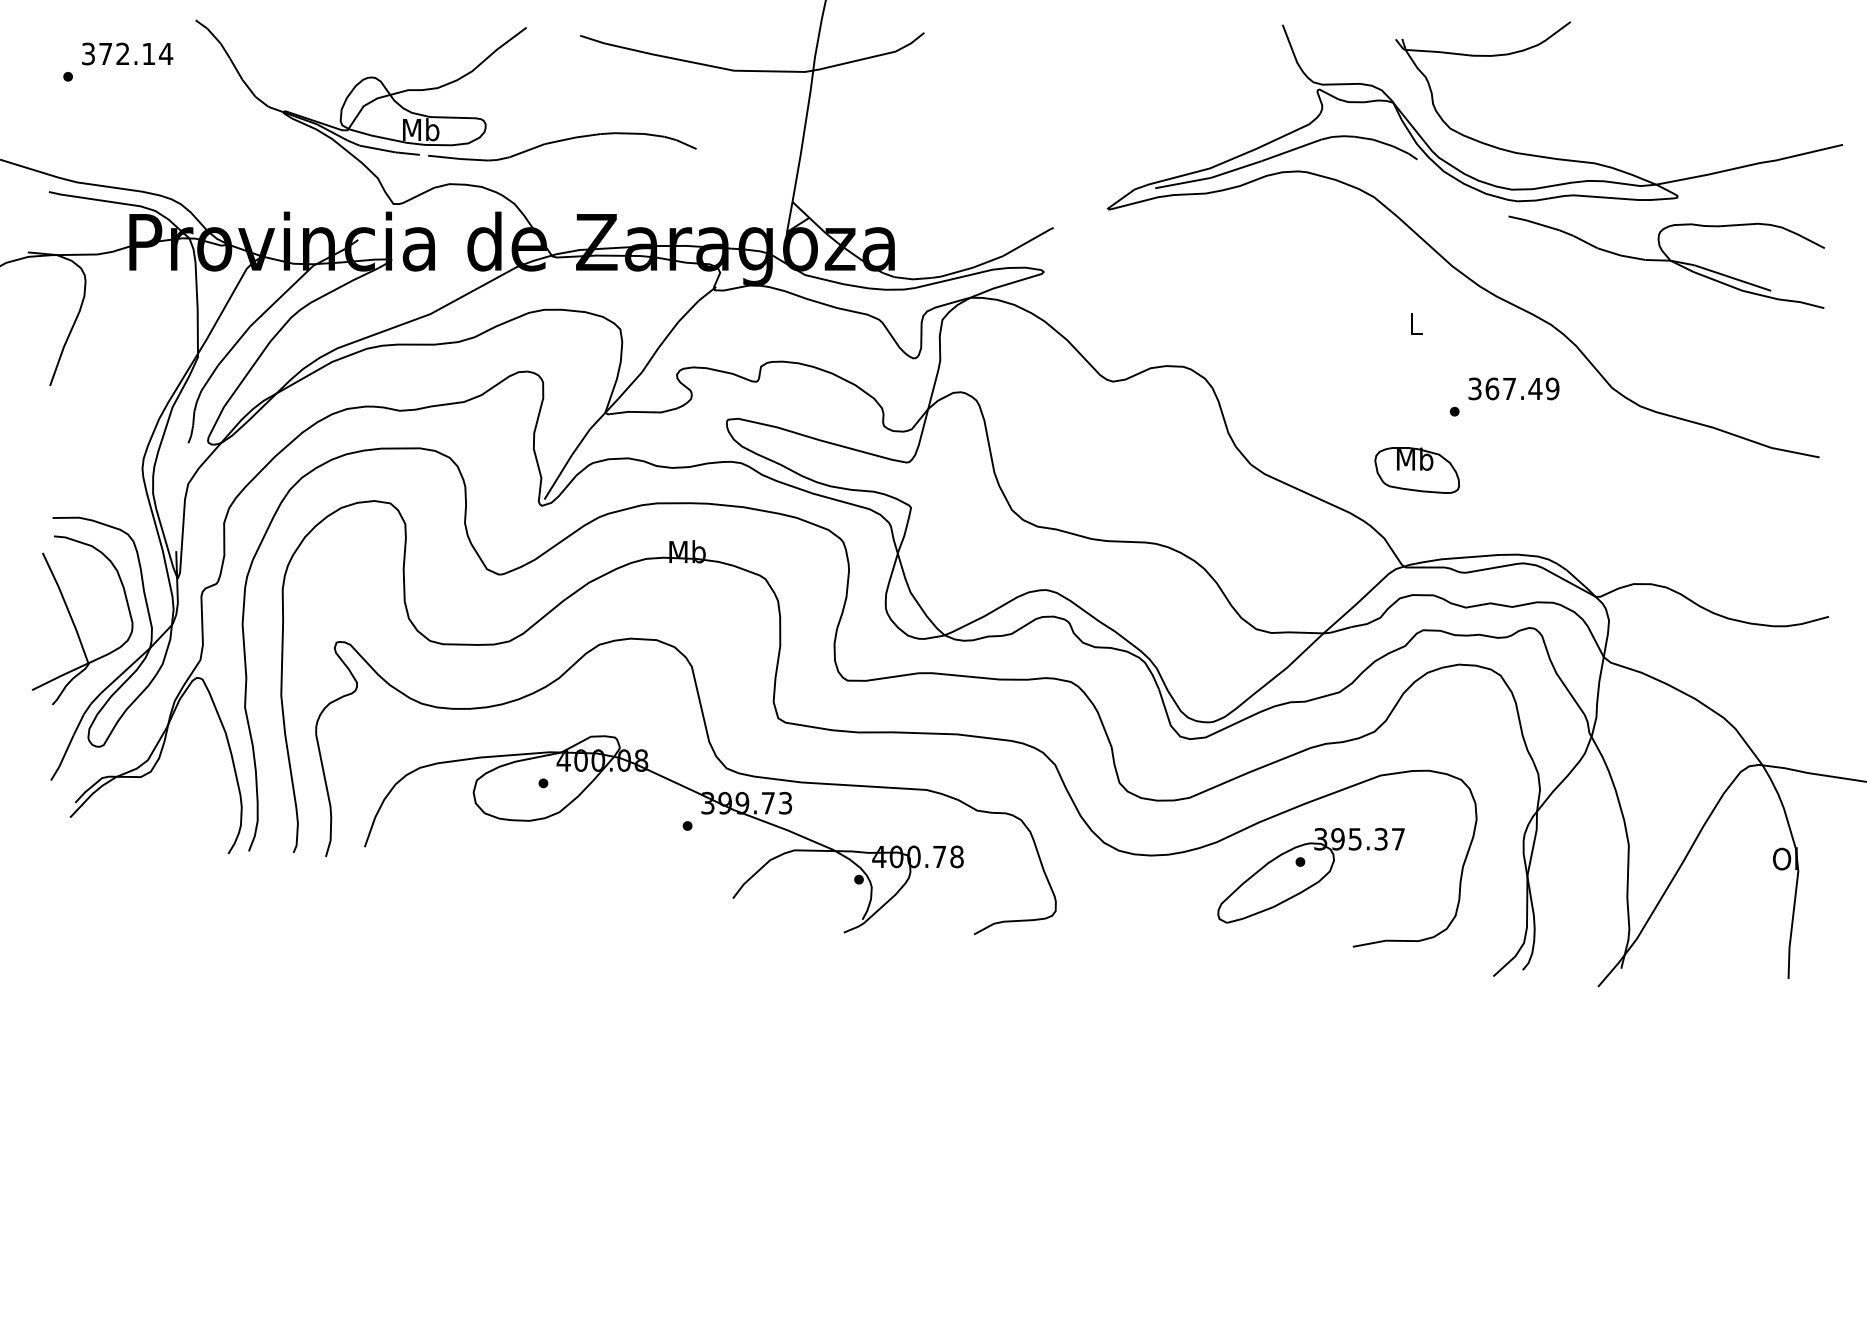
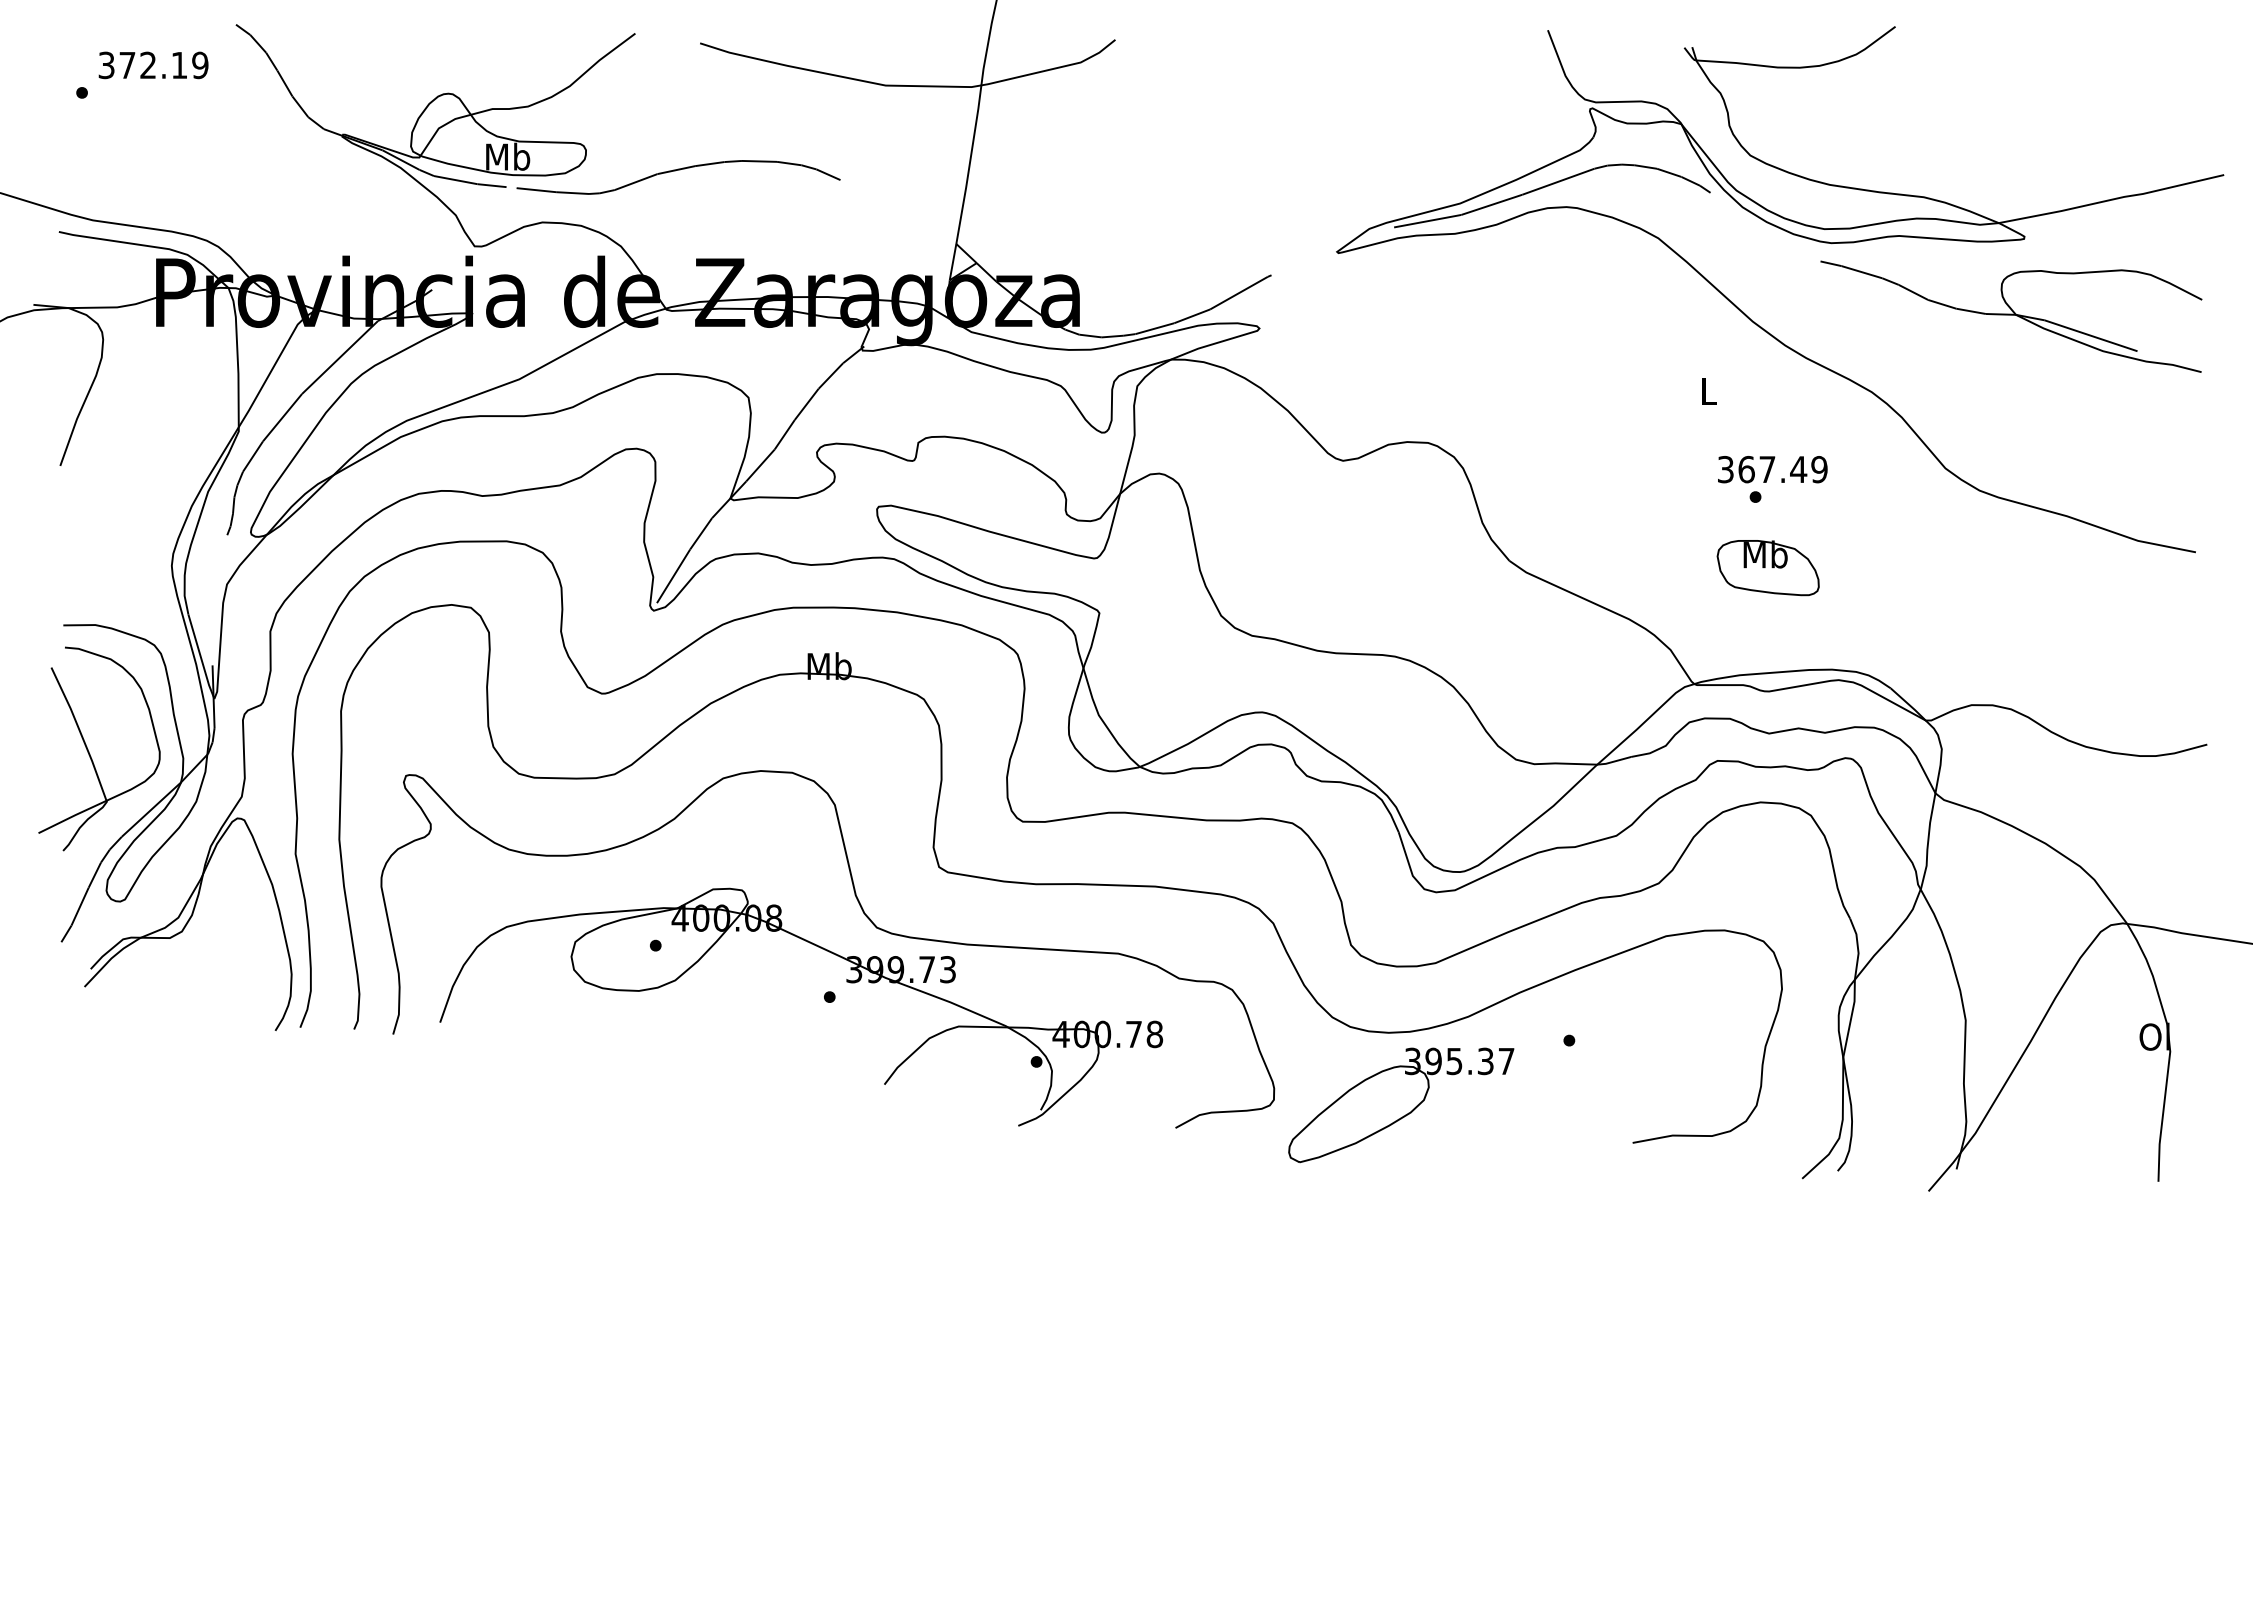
text: (165, 53) -> (199, 64), 372.14 -> 372.19
text: (1513, 388) -> (1772, 469), moved
part: (1416, 470) -> (1767, 568), moved
part: (1310, 875) -> (1400, 1105), moved

